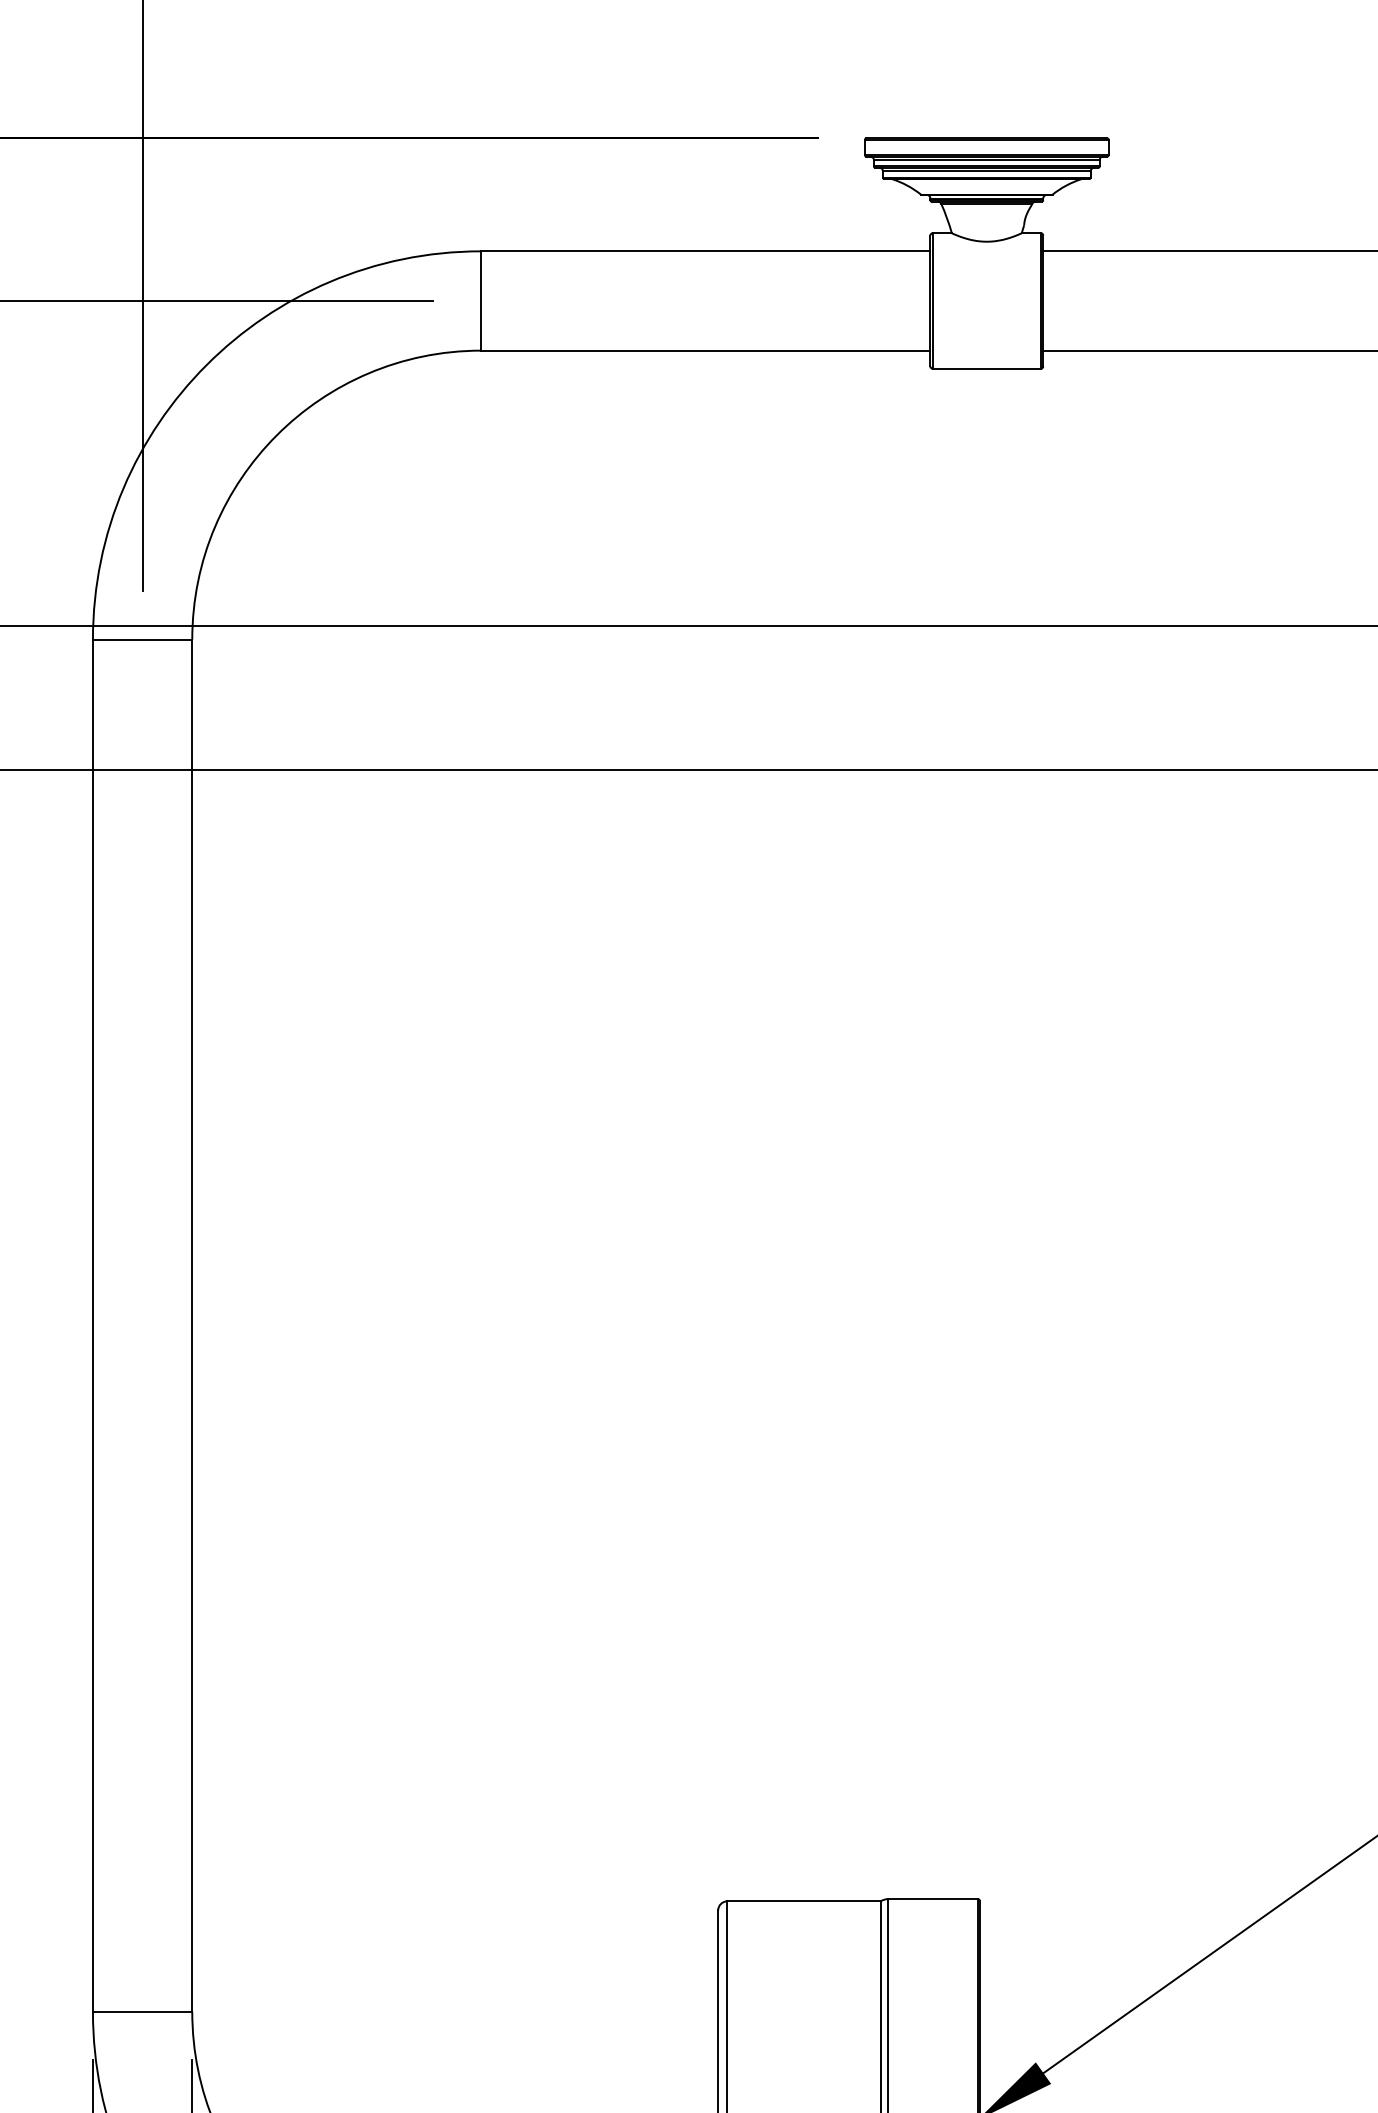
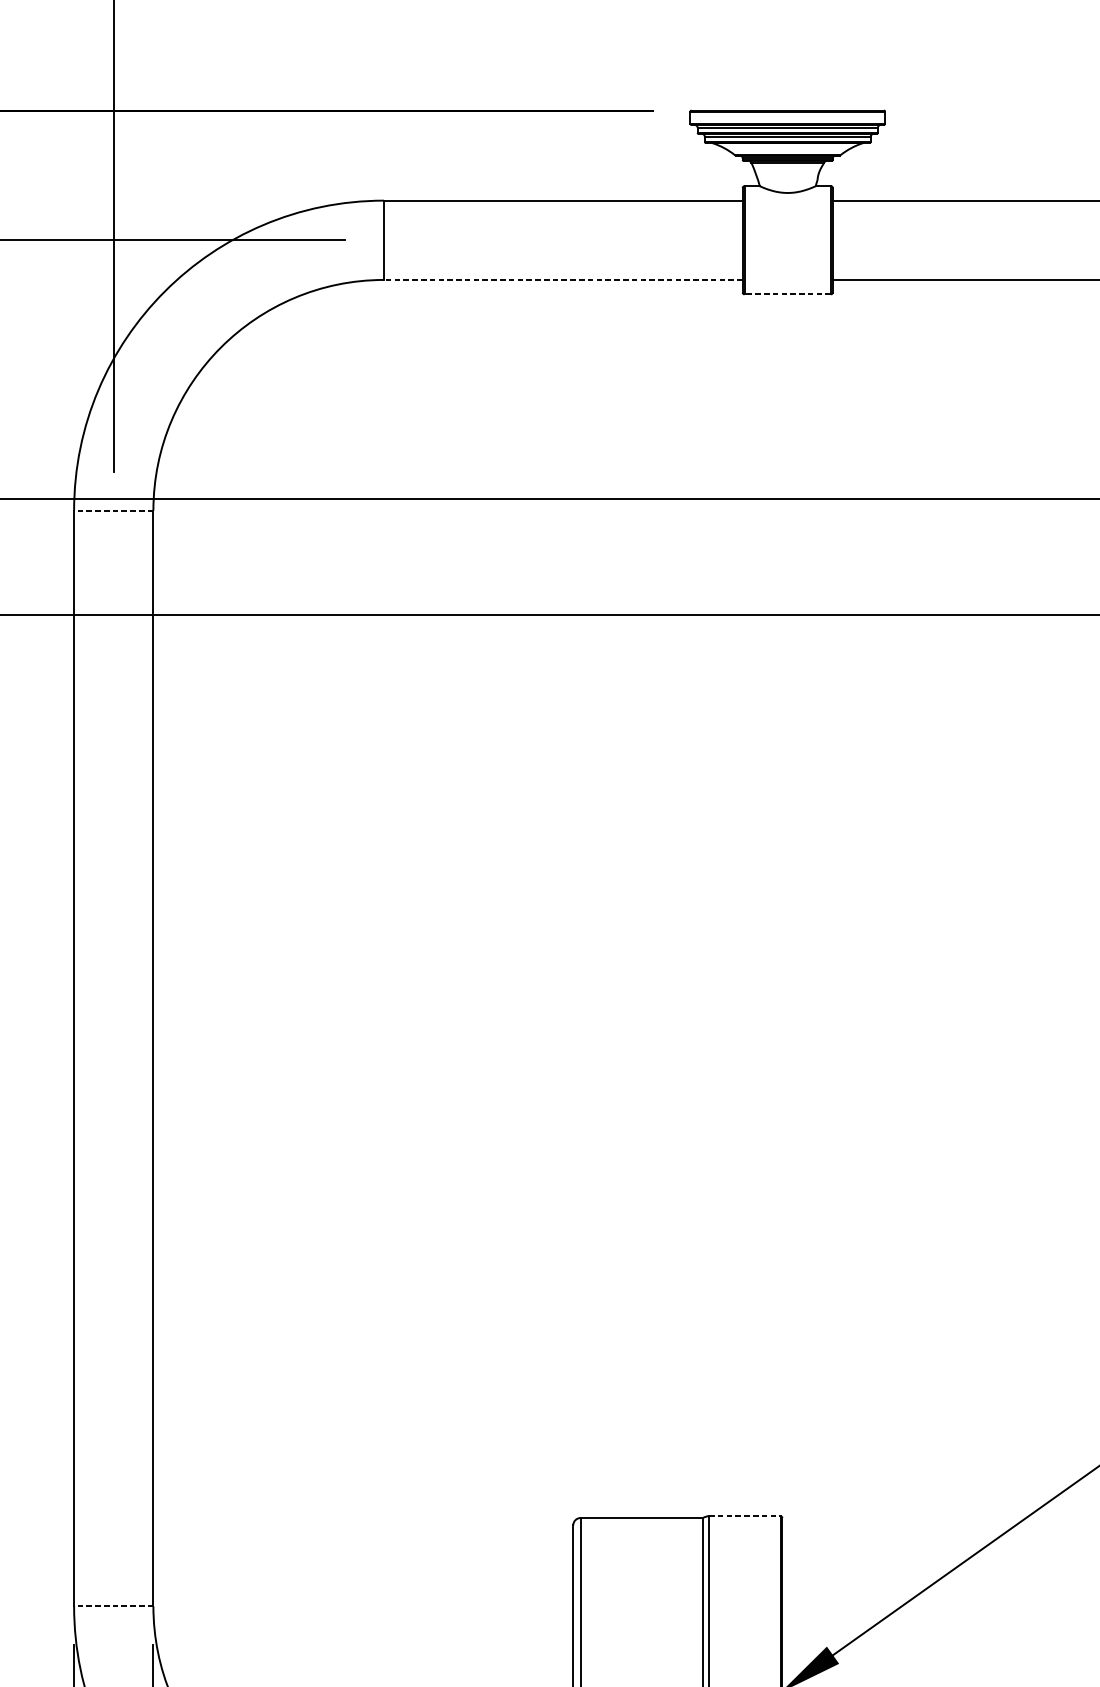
line: (705, 350) -> (563, 279), solid -> dashed
line: (986, 368) -> (787, 294), solid -> dashed
line: (142, 639) -> (113, 510), solid -> dashed
line: (933, 1899) -> (745, 1516), solid -> dashed
line: (142, 2011) -> (113, 1605), solid -> dashed

